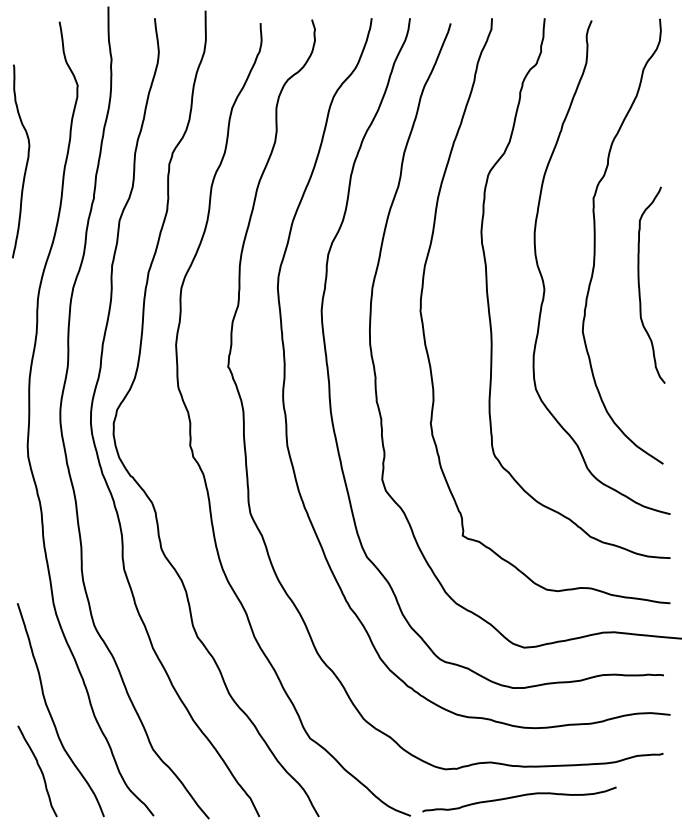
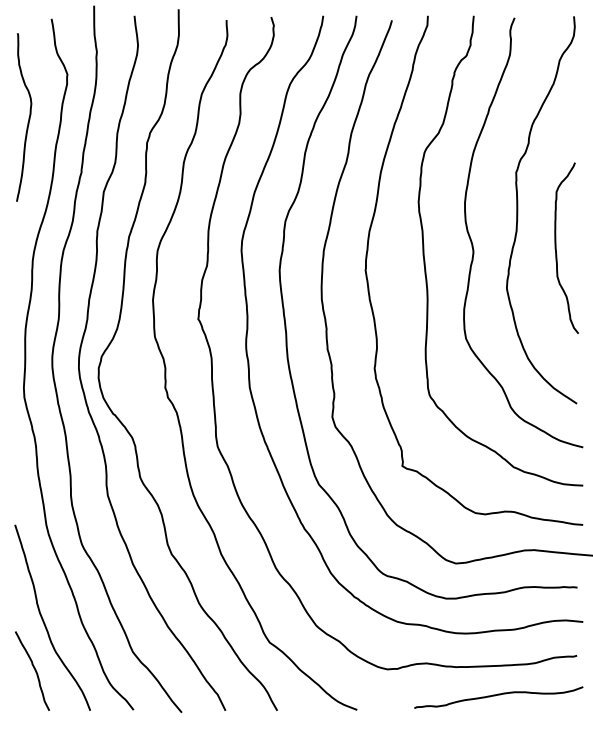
curve: (26, 161) -> (28, 117), moved
curve: (519, 797) -> (498, 695), moved

